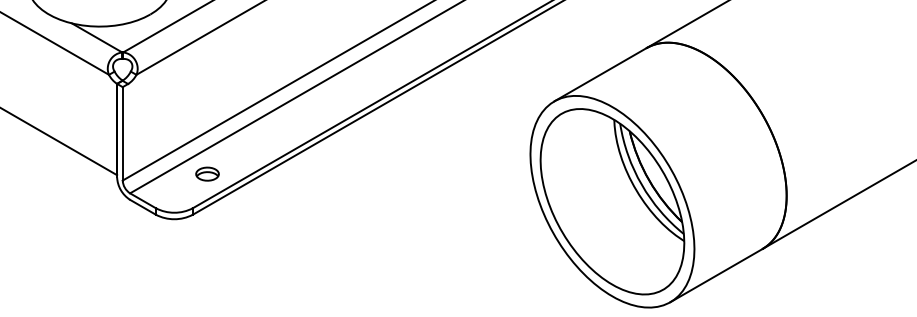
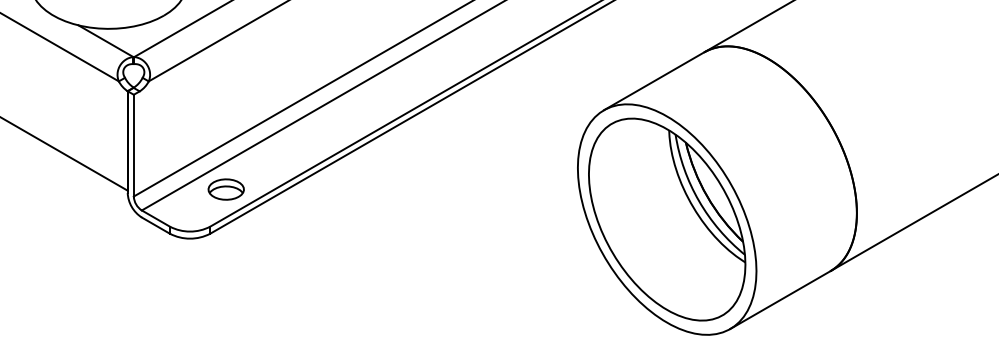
part: (206, 174) -> (225, 189), size x1.43

